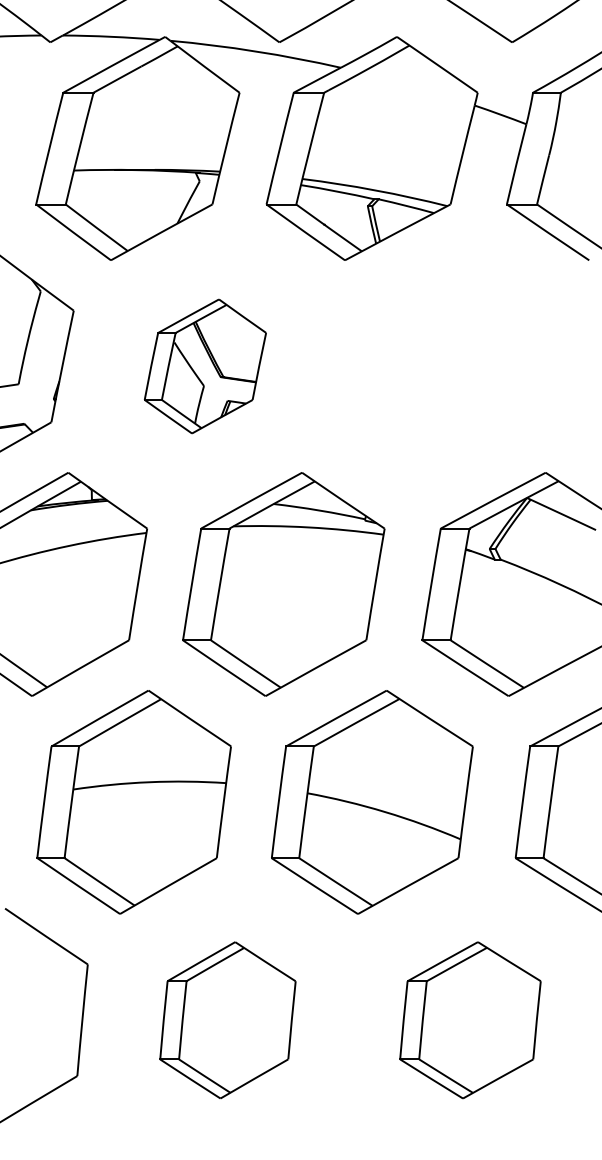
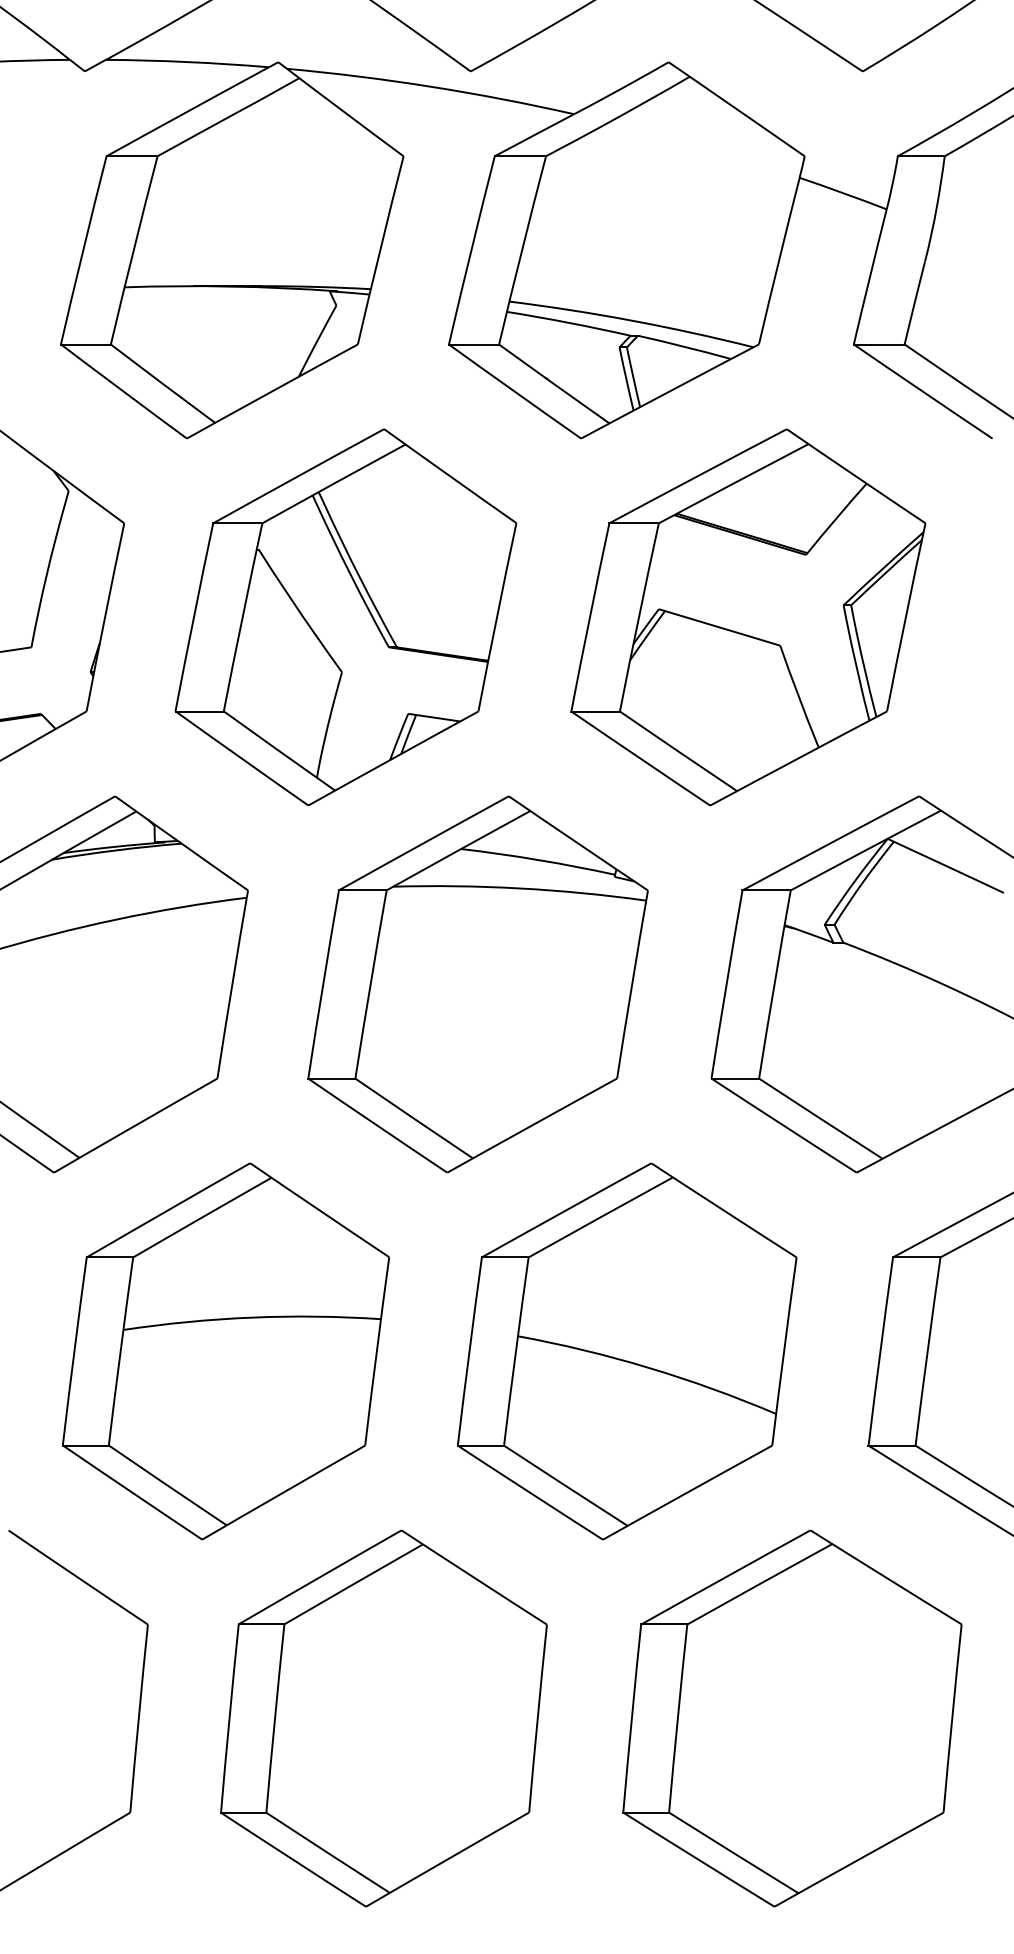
part: (205, 366) -> (346, 617), size x1.67
part: (444, 366) -> (748, 617), added
part: (227, 1020) -> (383, 1718), size x1.43
part: (470, 1020) -> (792, 1718), size x1.43

